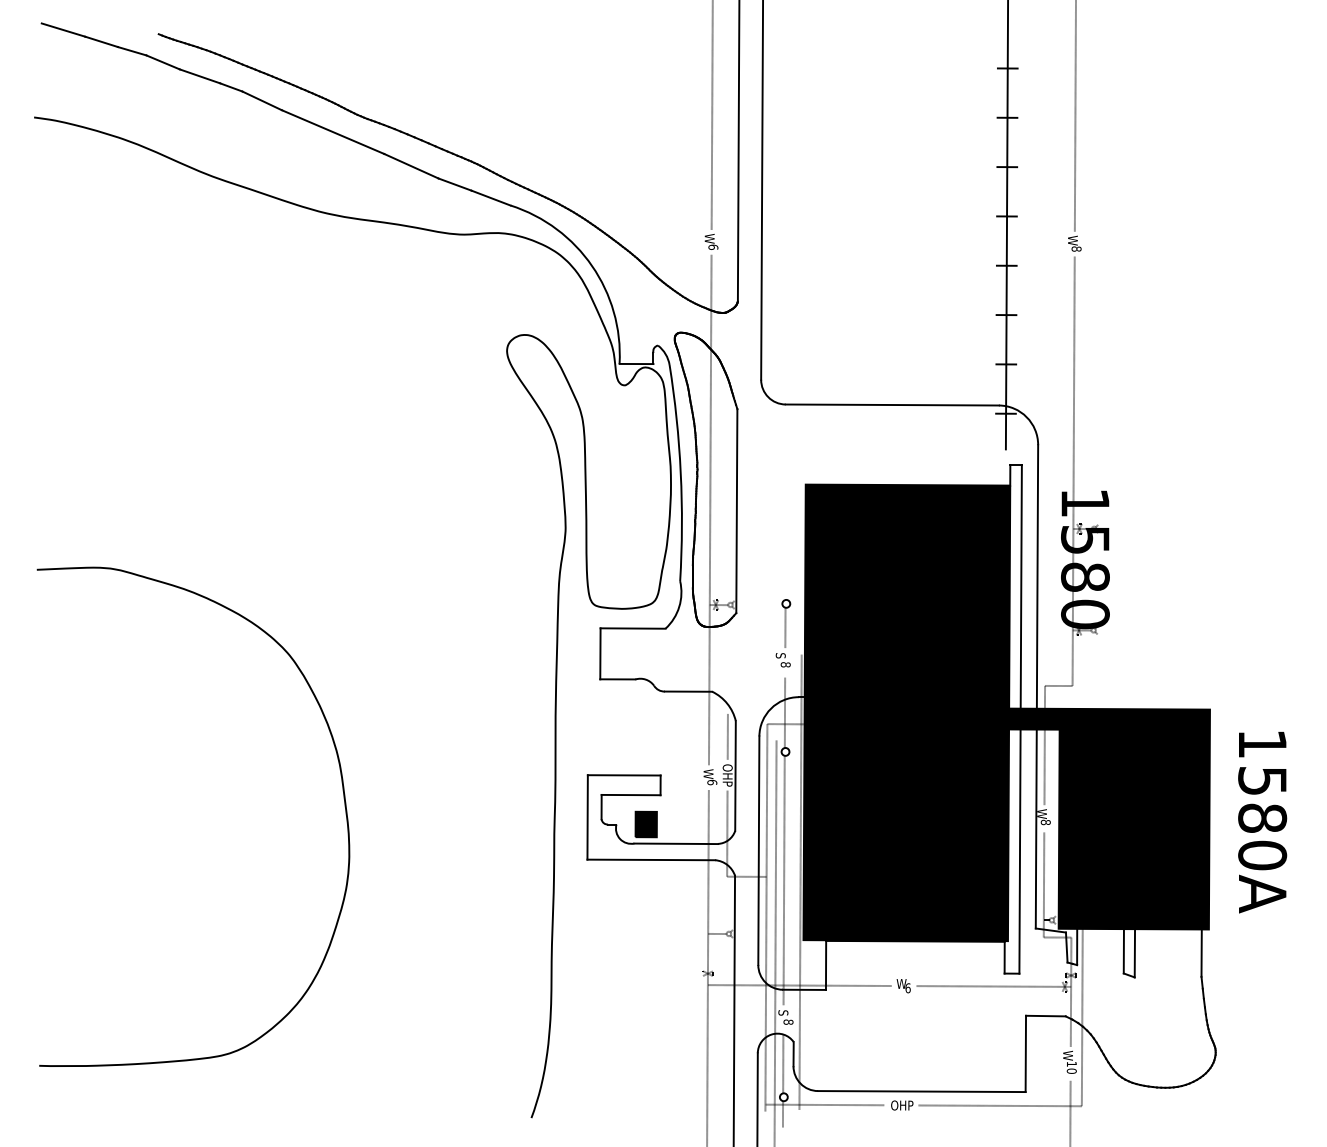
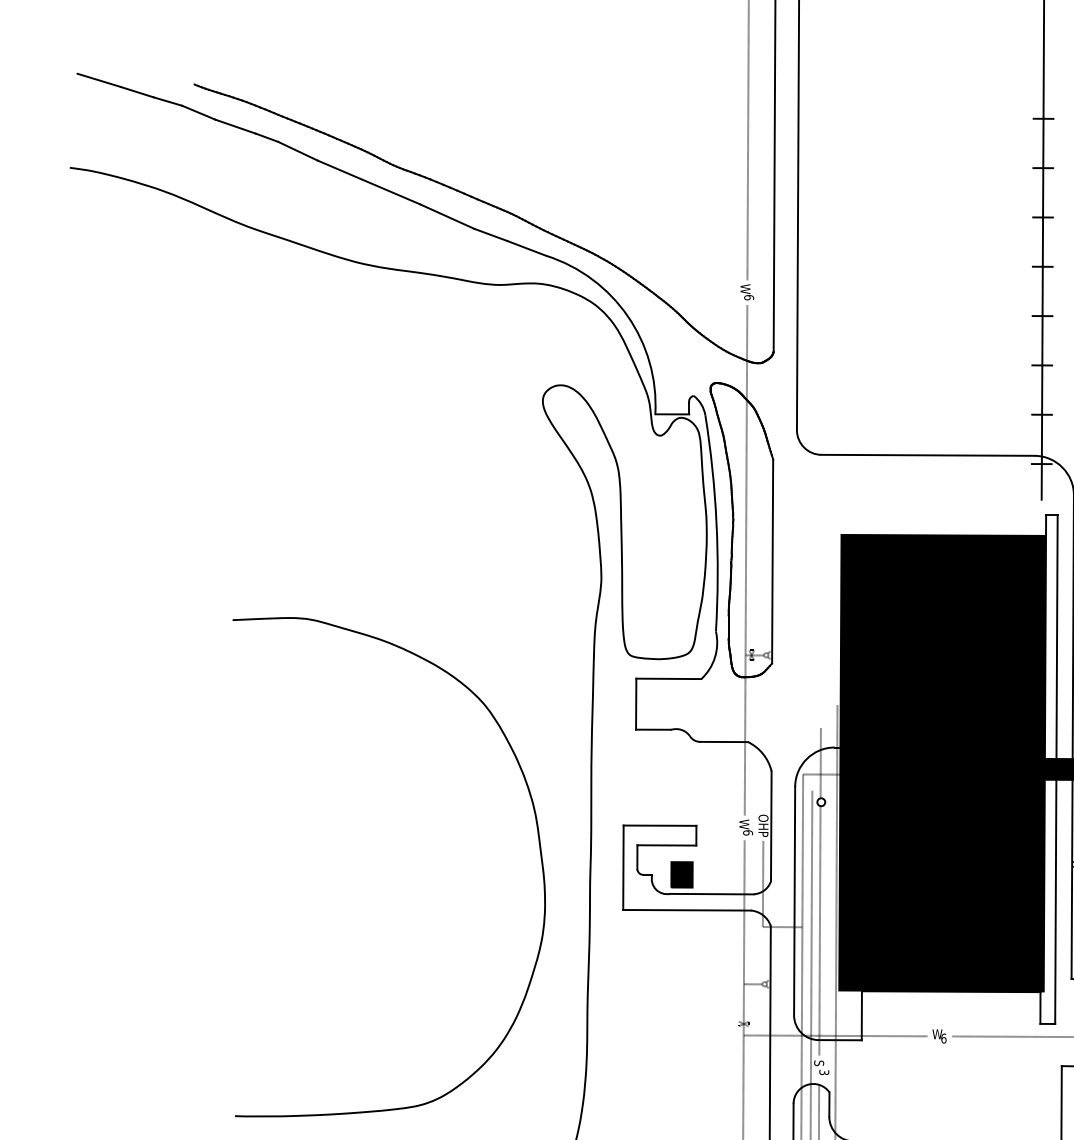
part: (783, 633) -> (819, 683), removed
line: (727, 736) -> (763, 786), removed
curve: (343, 798) -> (539, 848), moved
text: (788, 1021) -> (824, 1071), 8 -> 3

